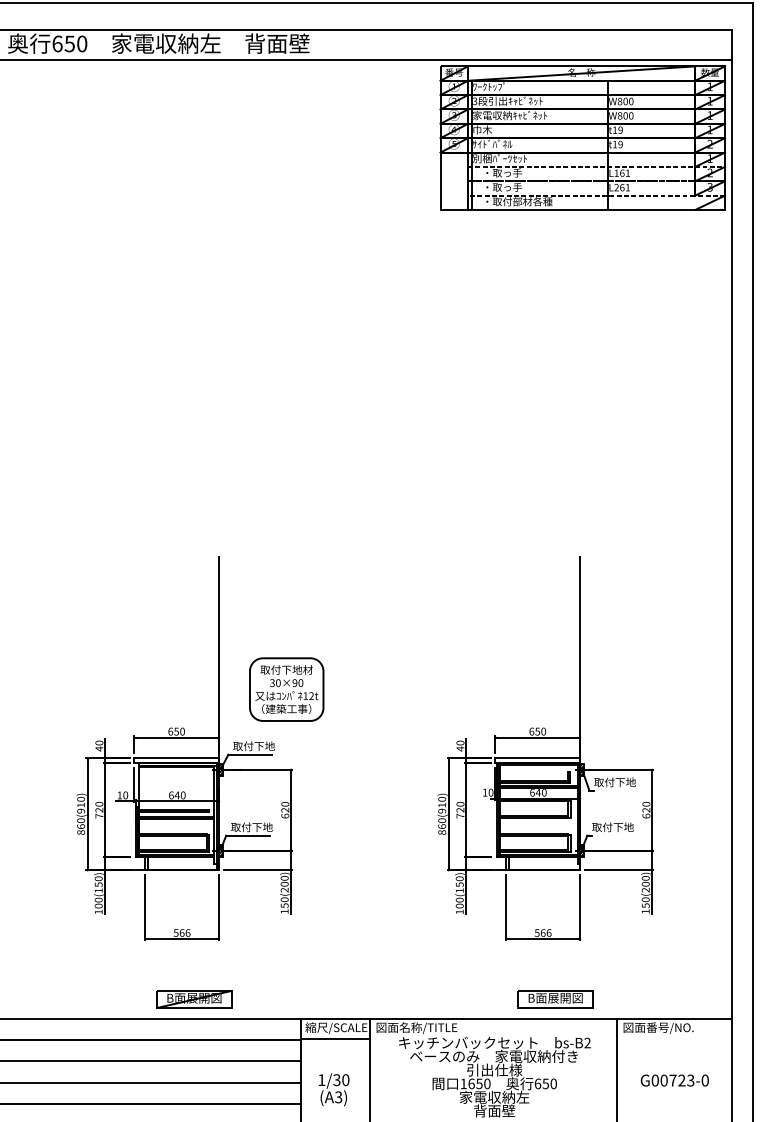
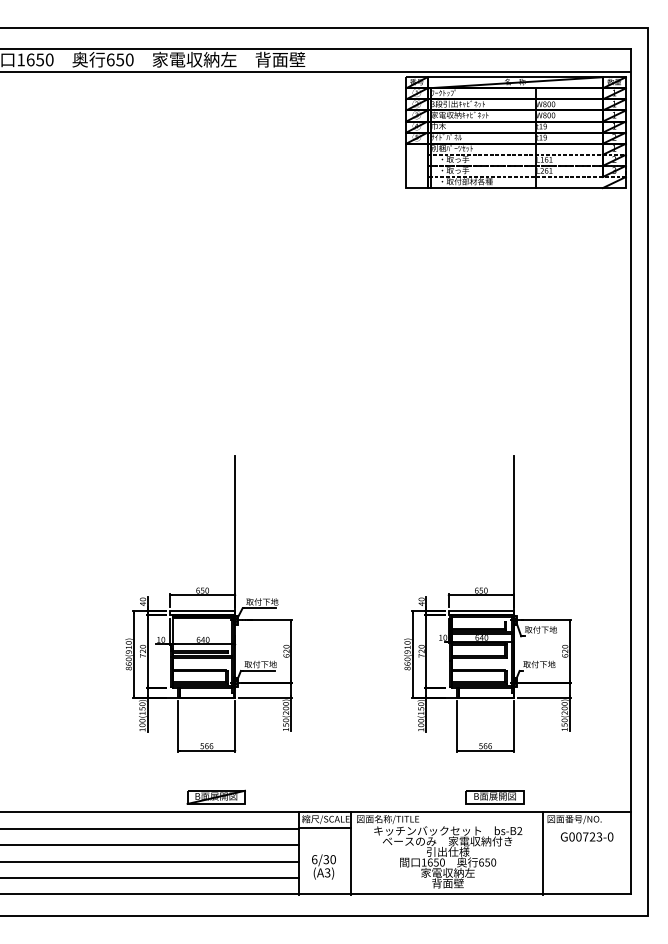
part: (286, 689) -> (287, 558), removed
text: (321, 1079) -> (314, 859), 1/30 -> 6/30
text: (674, 1079) -> (586, 836), moved

